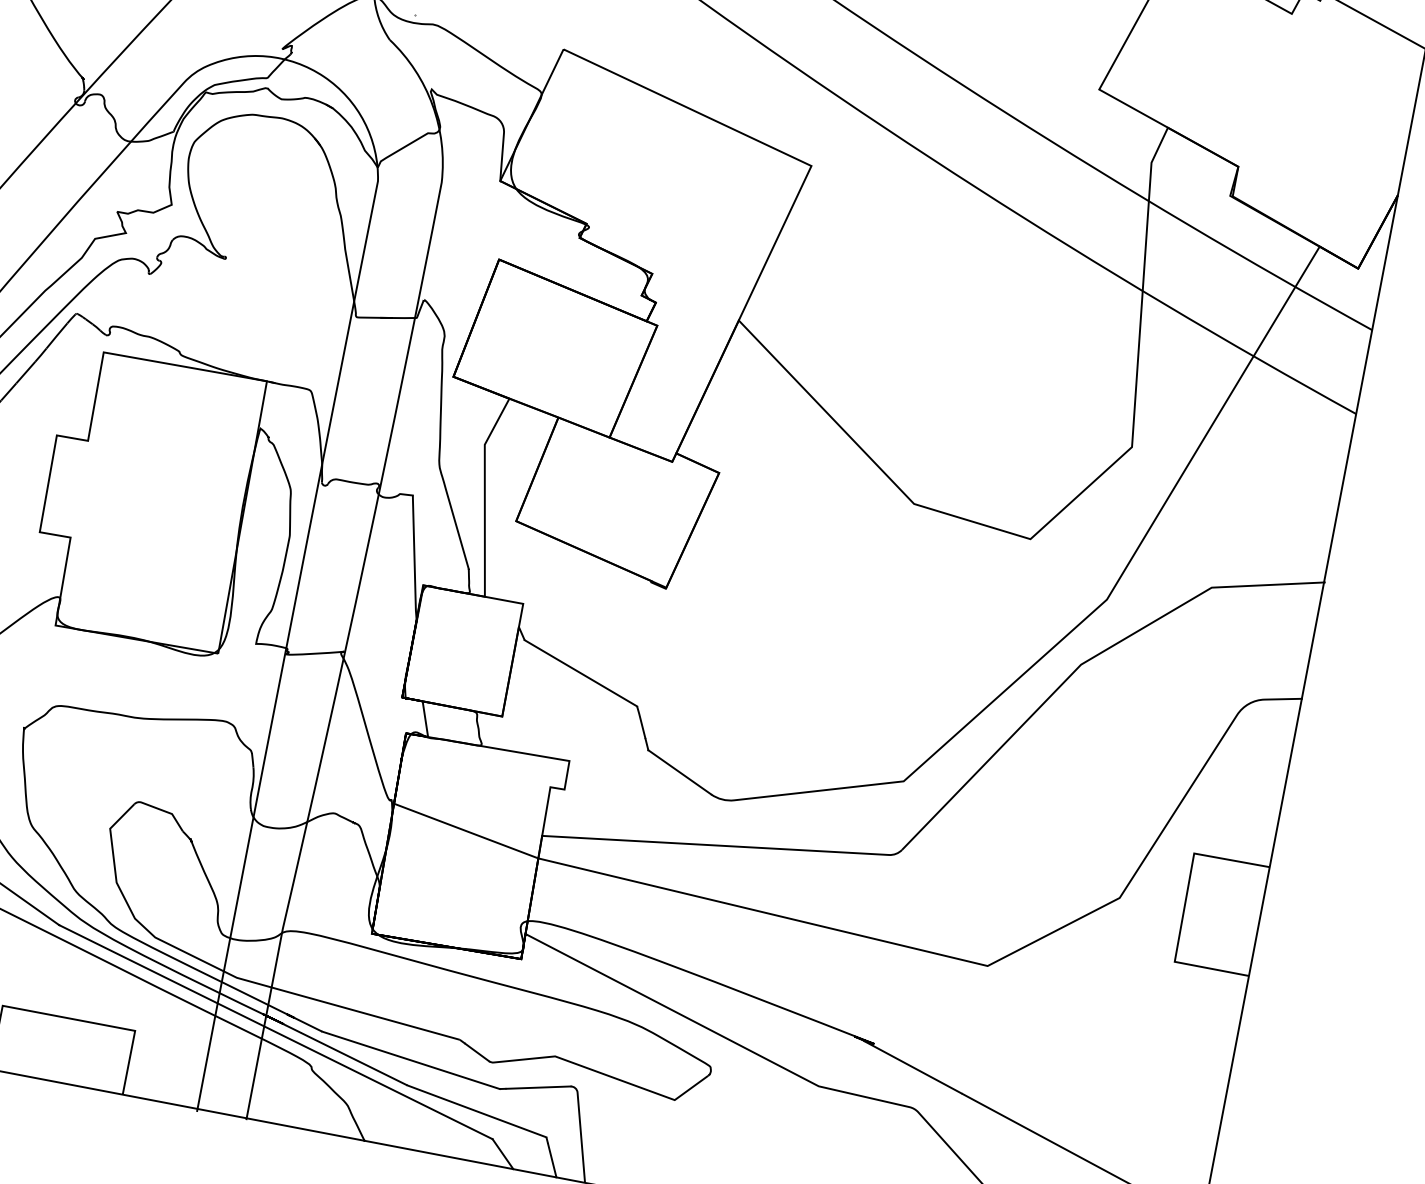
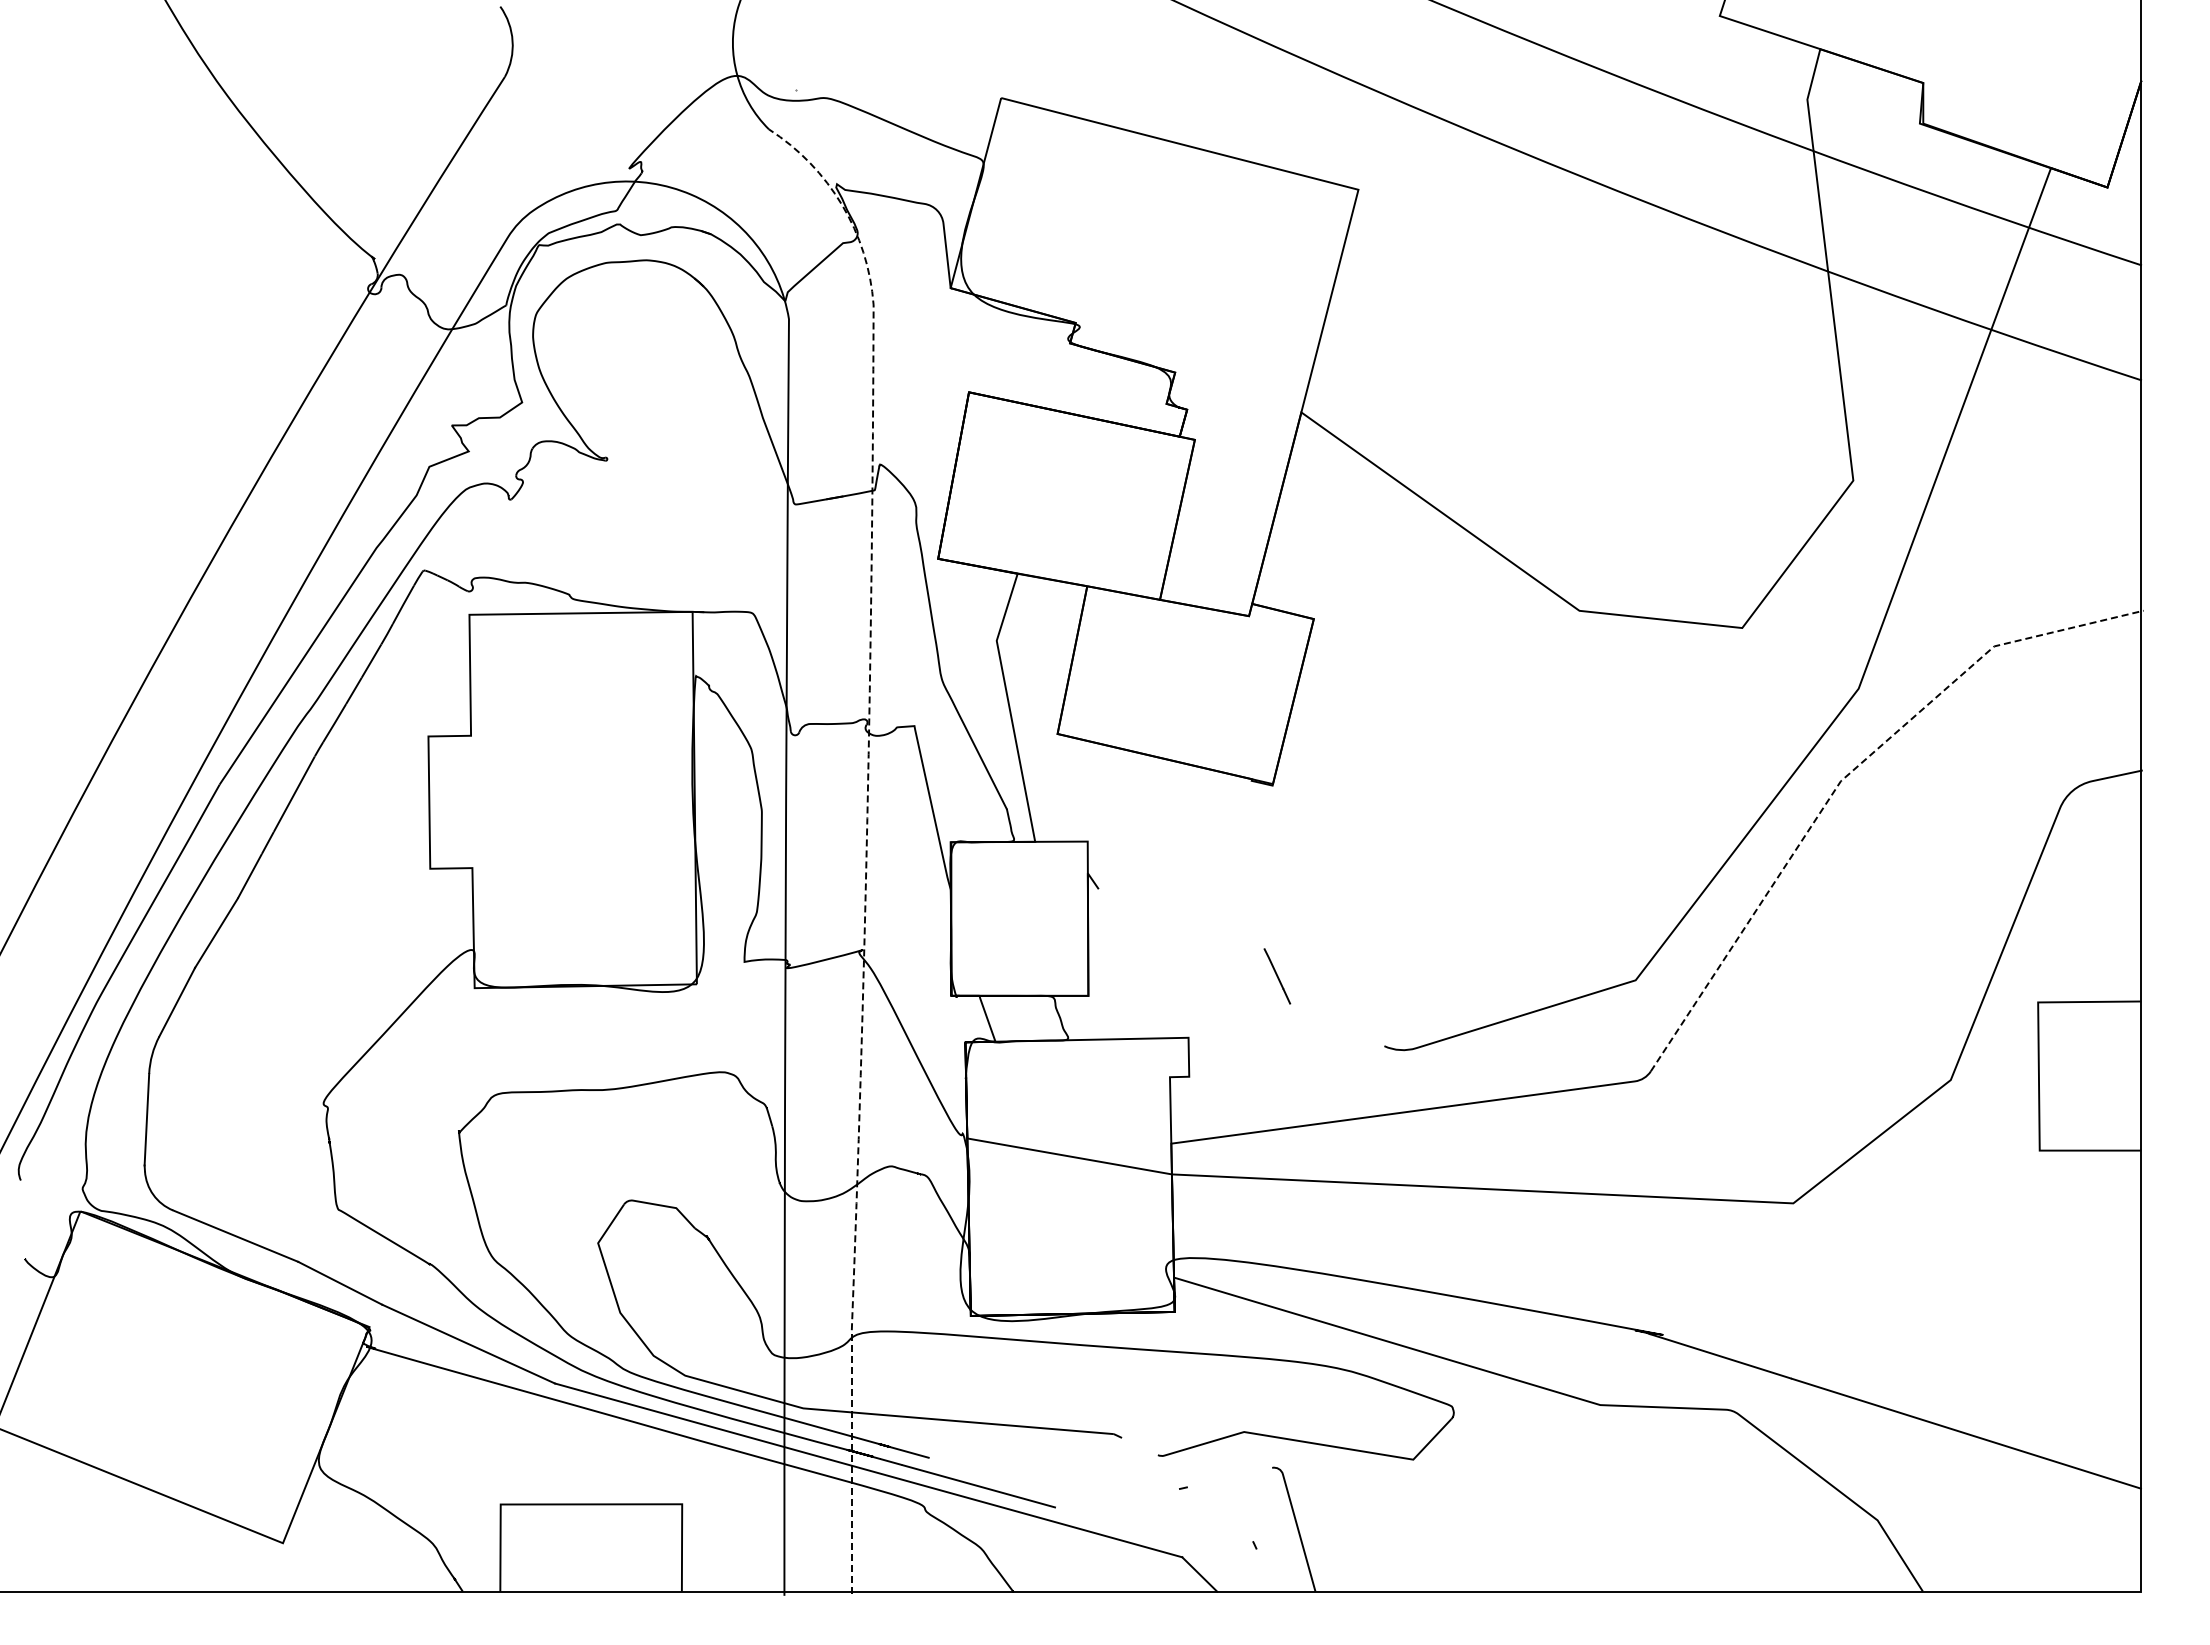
line: (364, 564) -> (867, 829), solid -> dashed
line: (1084, 662) -> (1845, 777), solid -> dashed
line: (580, 673) -> (1181, 918), removed
line: (680, 772) -> (1337, 1024), removed
line: (476, 1052) -> (1139, 1446), removed
line: (411, 1060) -> (1054, 1473), removed
line: (538, 1087) -> (1229, 1477), removed
line: (476, 1111) -> (1153, 1524), removed
line: (552, 1160) -> (1266, 1570), removed

